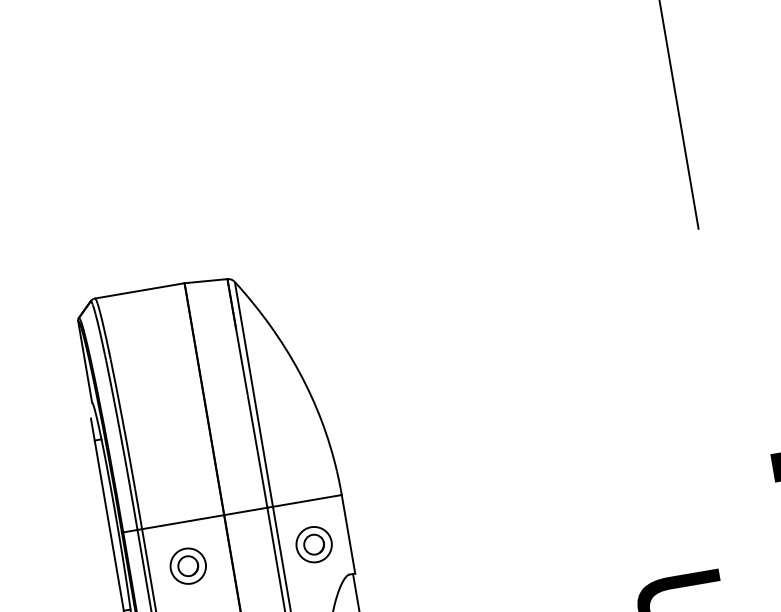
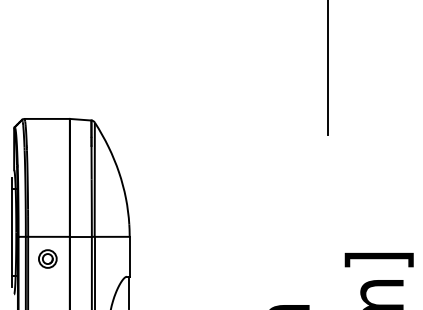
part: (313, 543) -> (111, 258), removed

